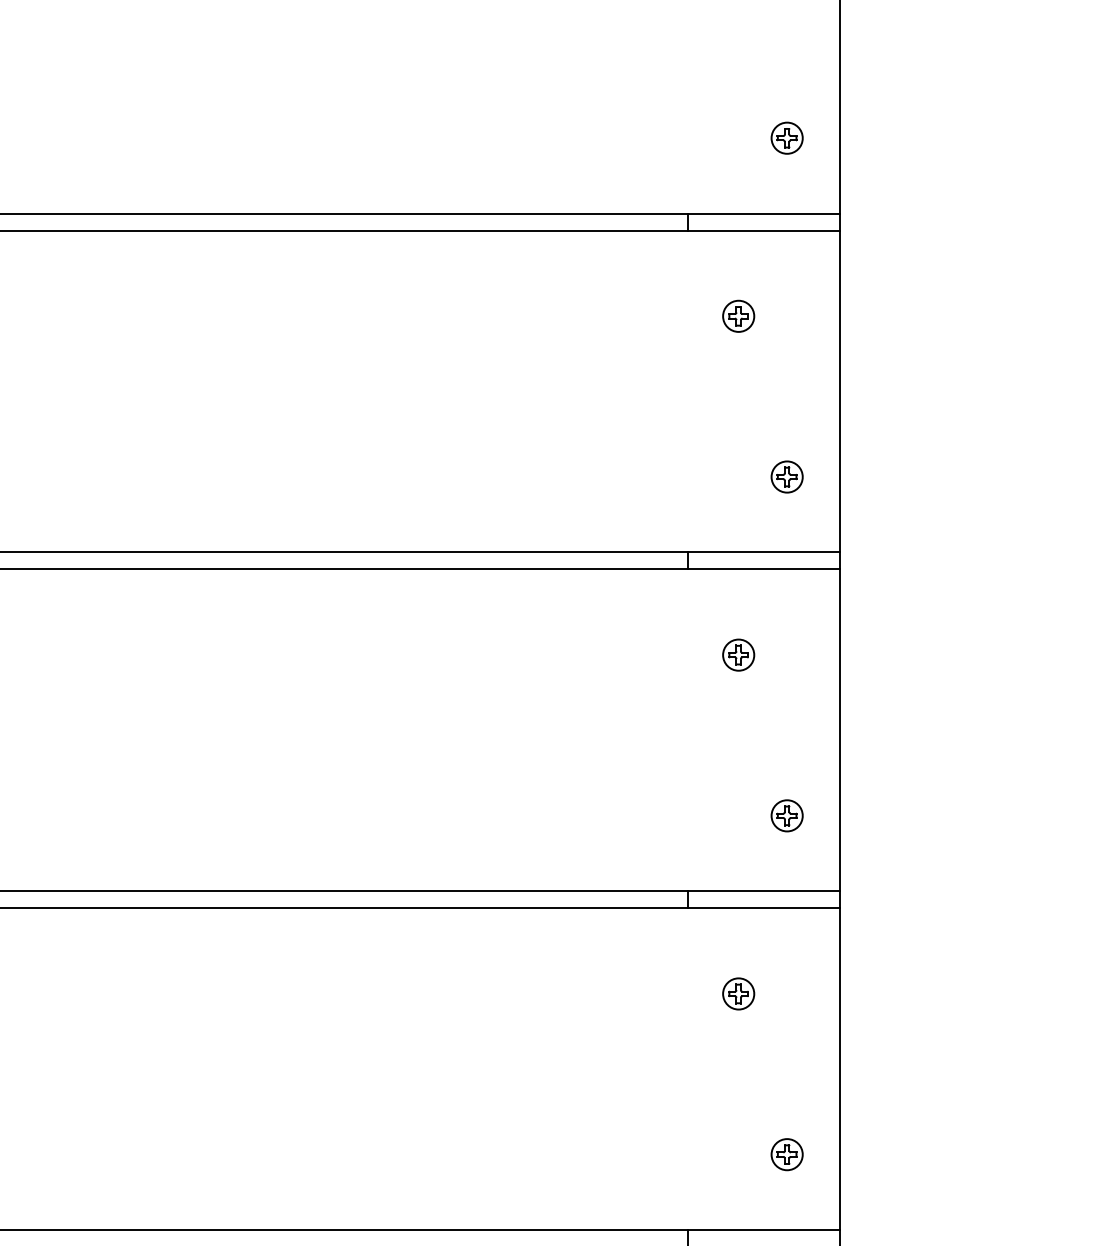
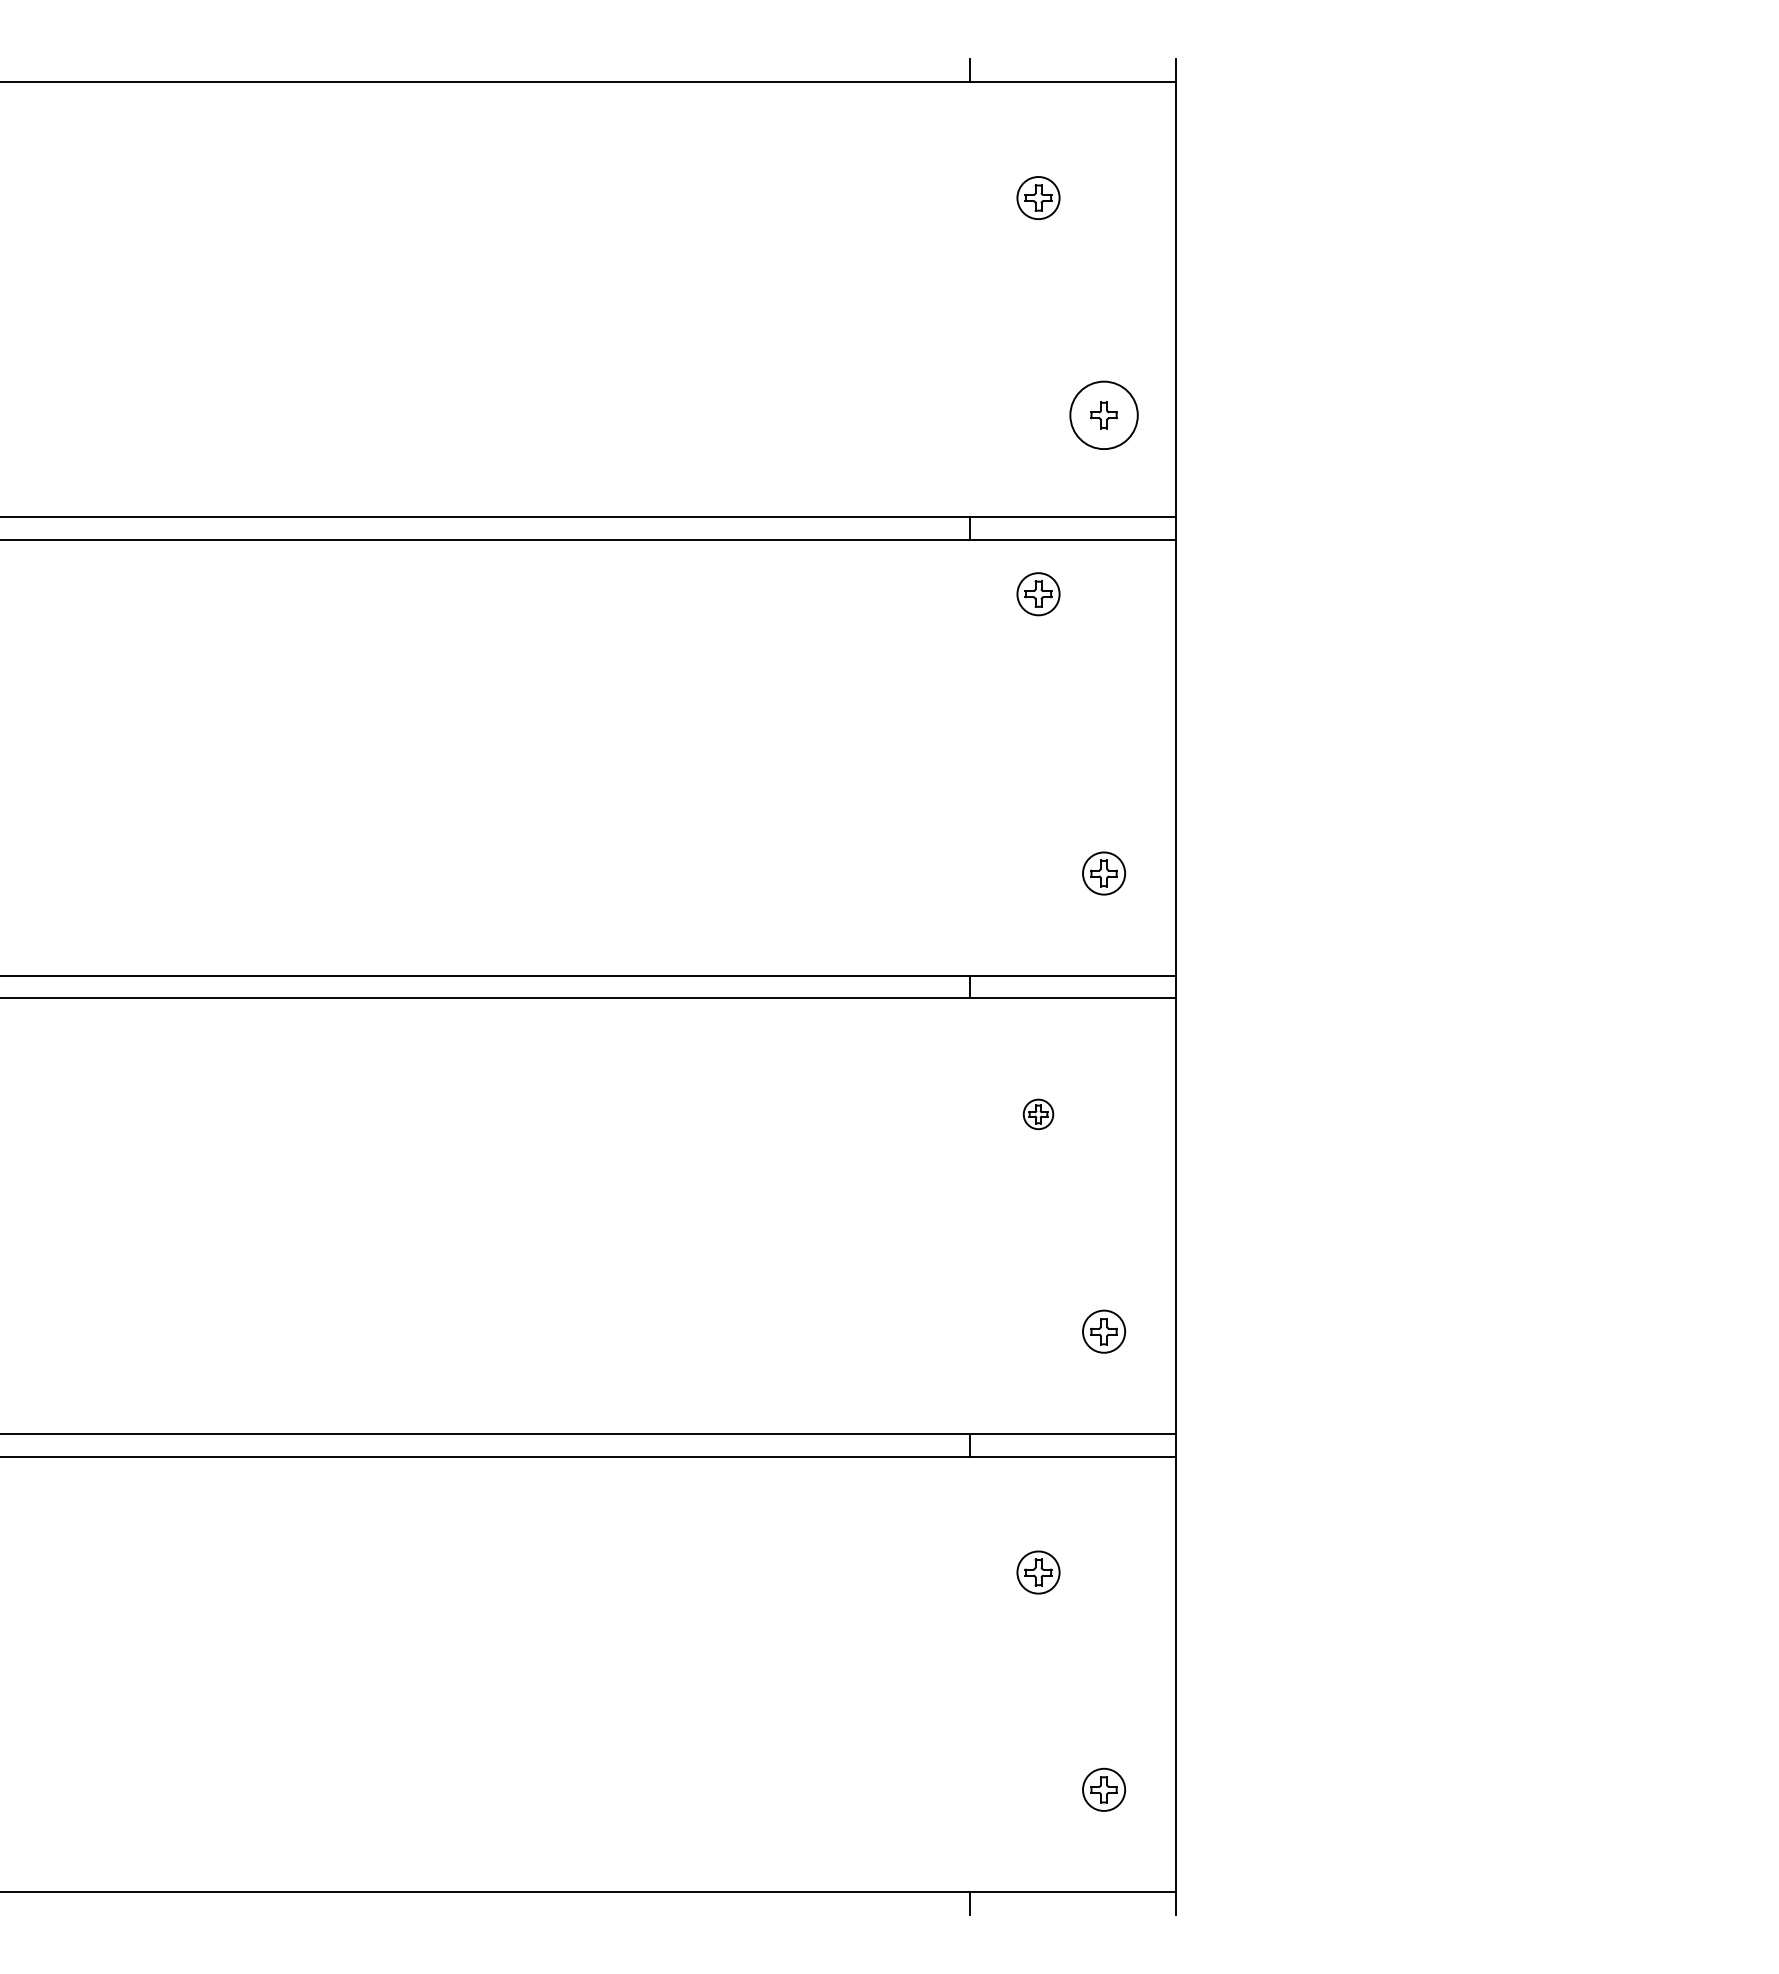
circle: (787, 138) -> (1104, 415), size x1.6
part: (738, 316) -> (1038, 594), moved
part: (738, 655) -> (1038, 1114), size x0.7

